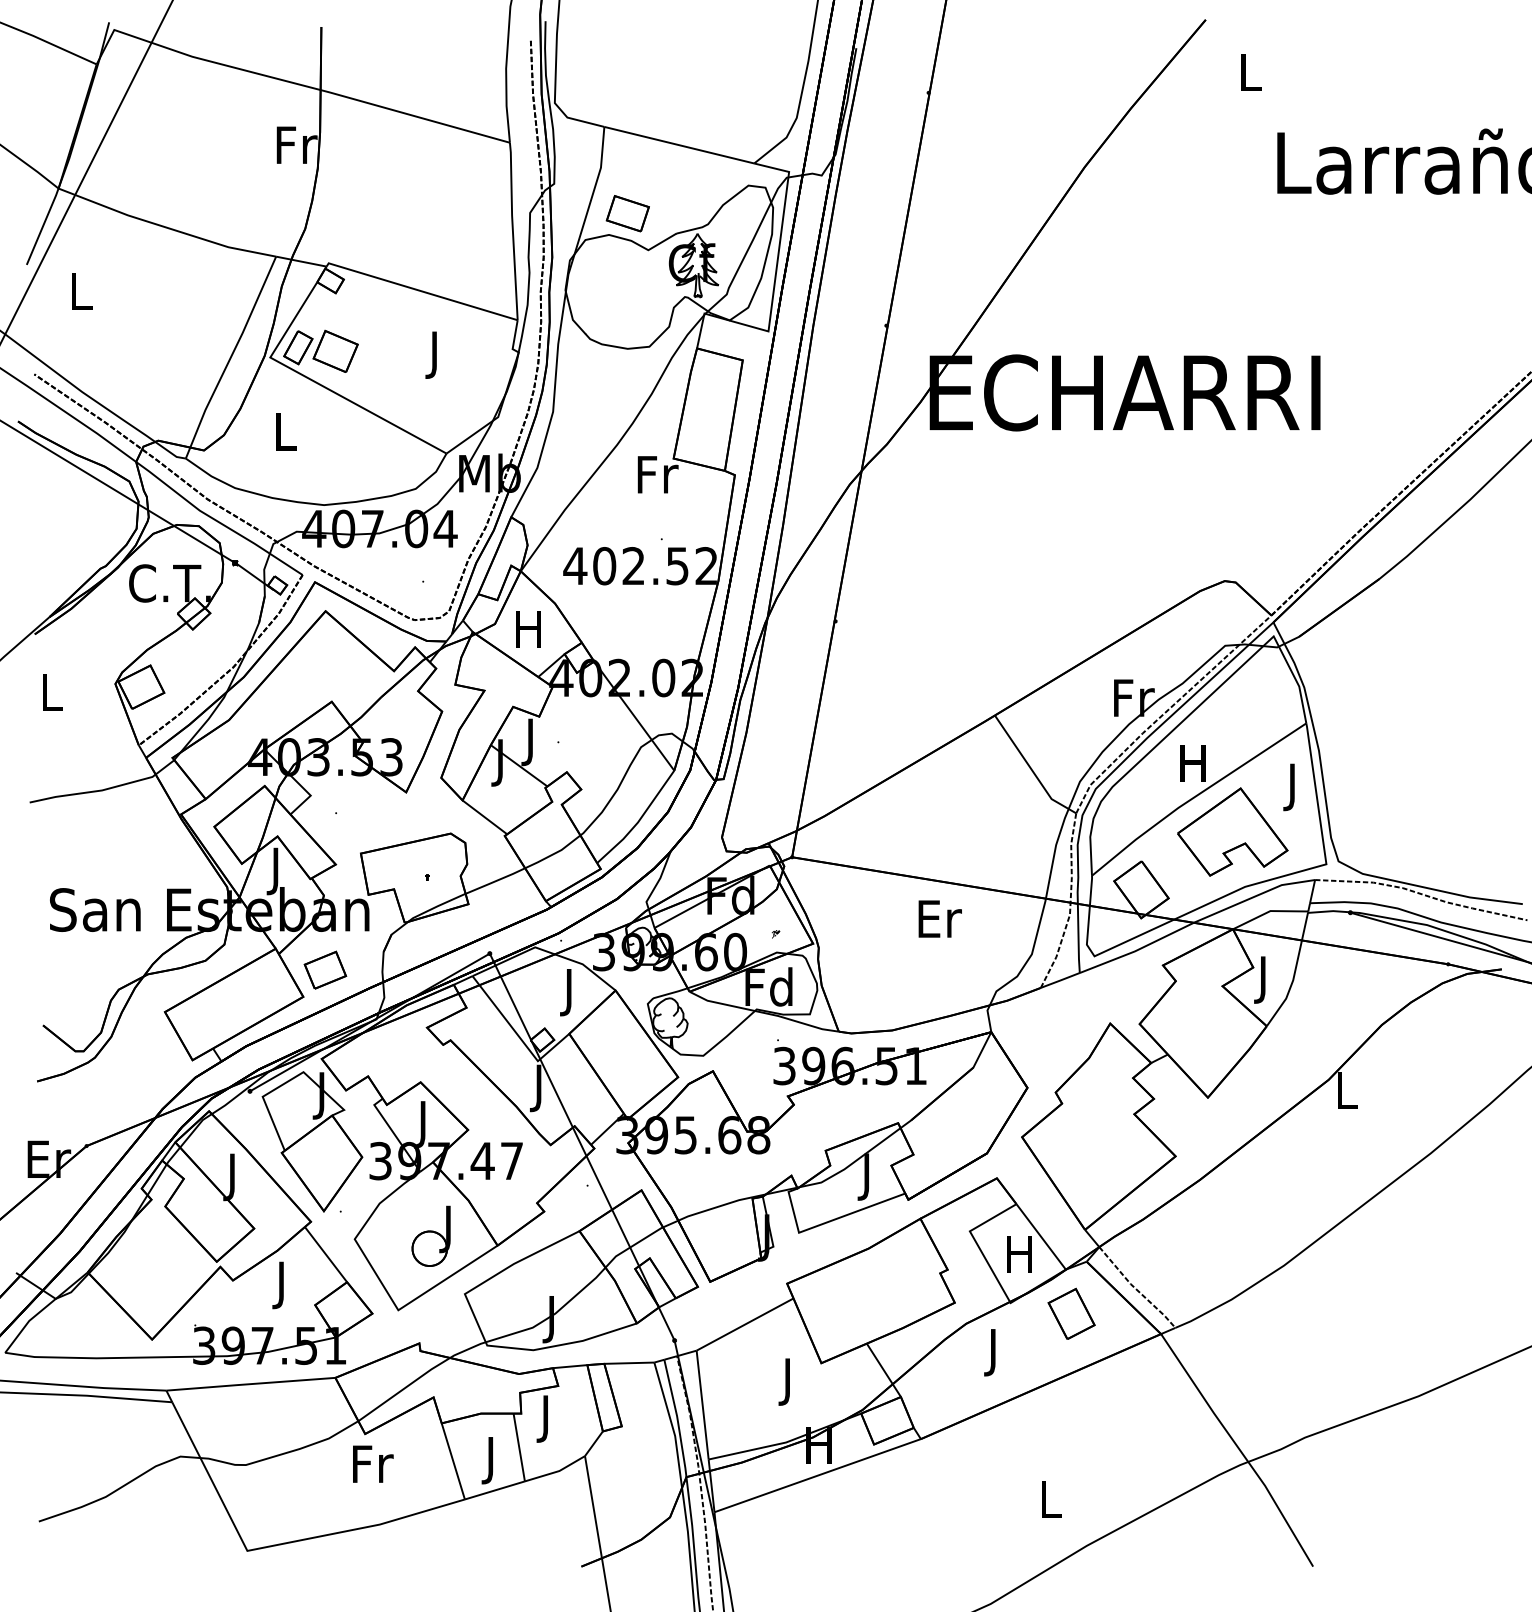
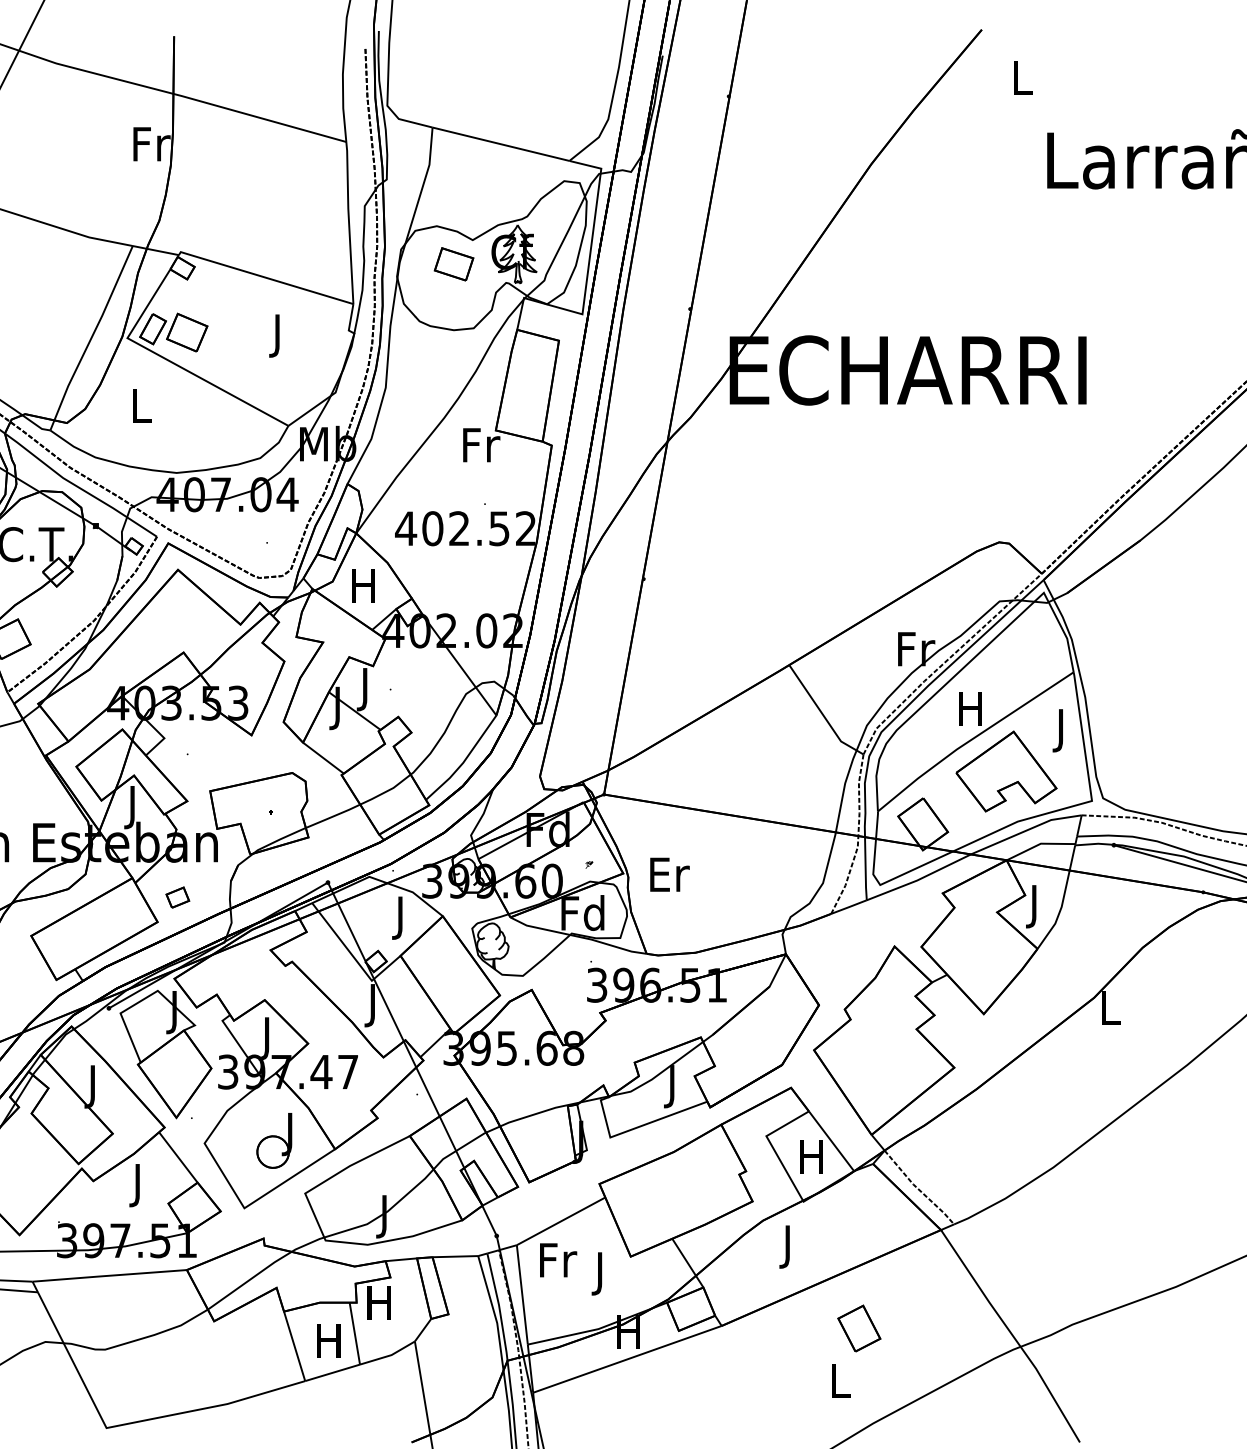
part: (627, 213) -> (453, 264), moved
text: (939, 918) -> (669, 874), moved
part: (325, 969) -> (177, 897), size x0.6
part: (1071, 1313) -> (859, 1328), moved
text: (545, 1418) -> (378, 1307), J -> H
text: (490, 1460) -> (328, 1345), J -> H
text: (373, 1463) -> (558, 1259), moved

